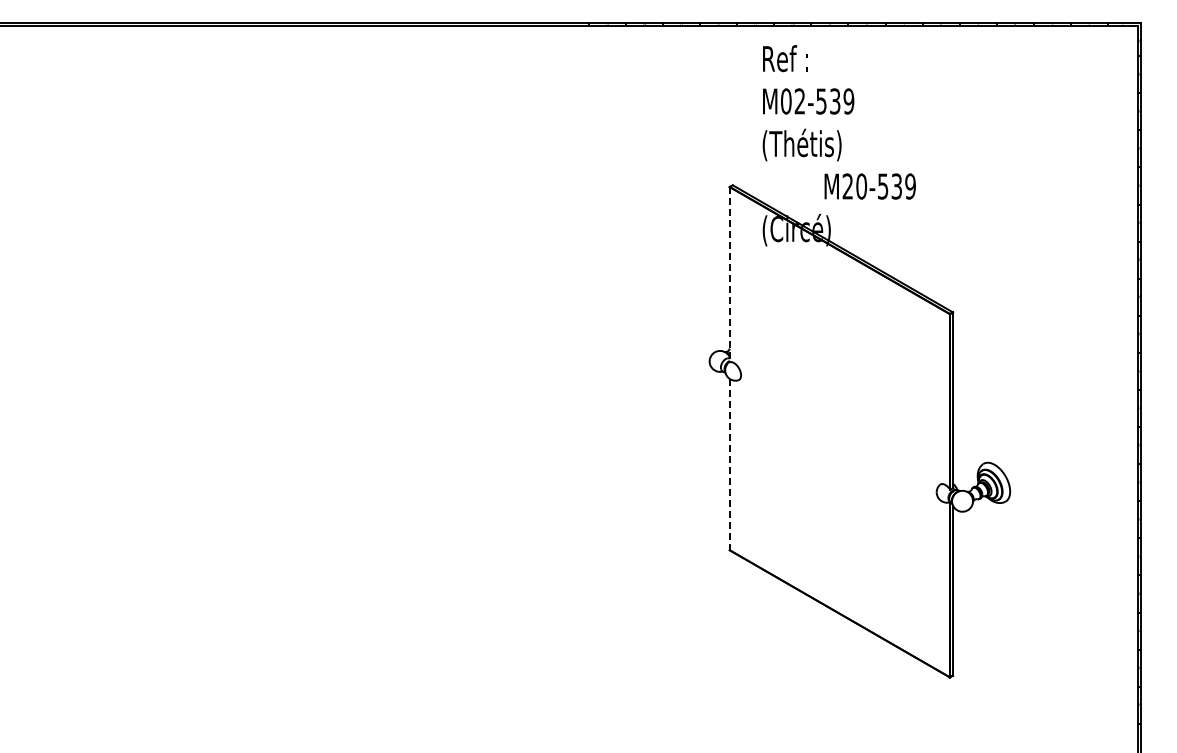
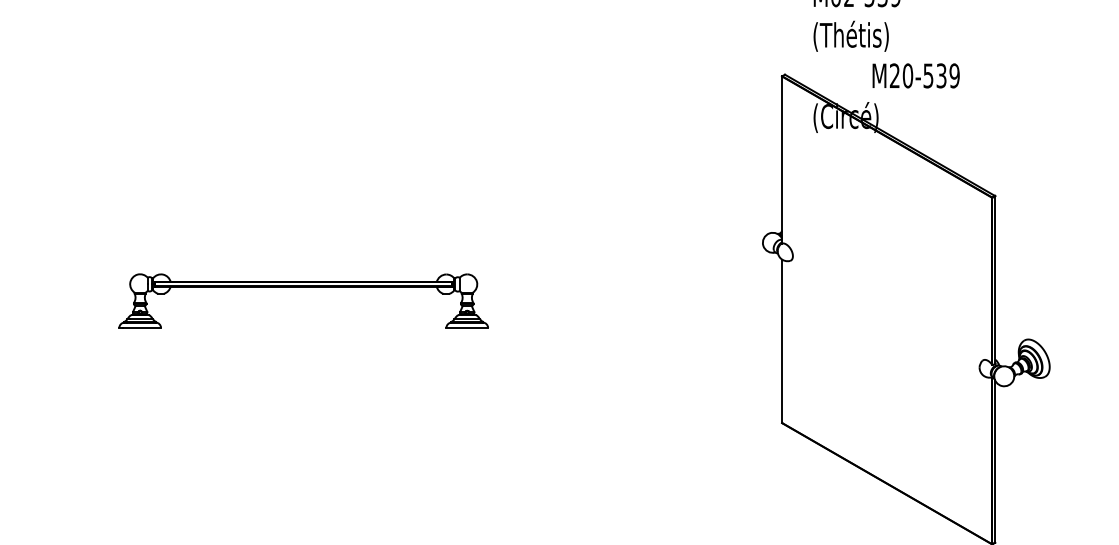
line: (729, 275) -> (781, 160), dashed -> solid
part: (228, 407) -> (303, 286), added
line: (729, 464) -> (781, 341), dashed -> solid

